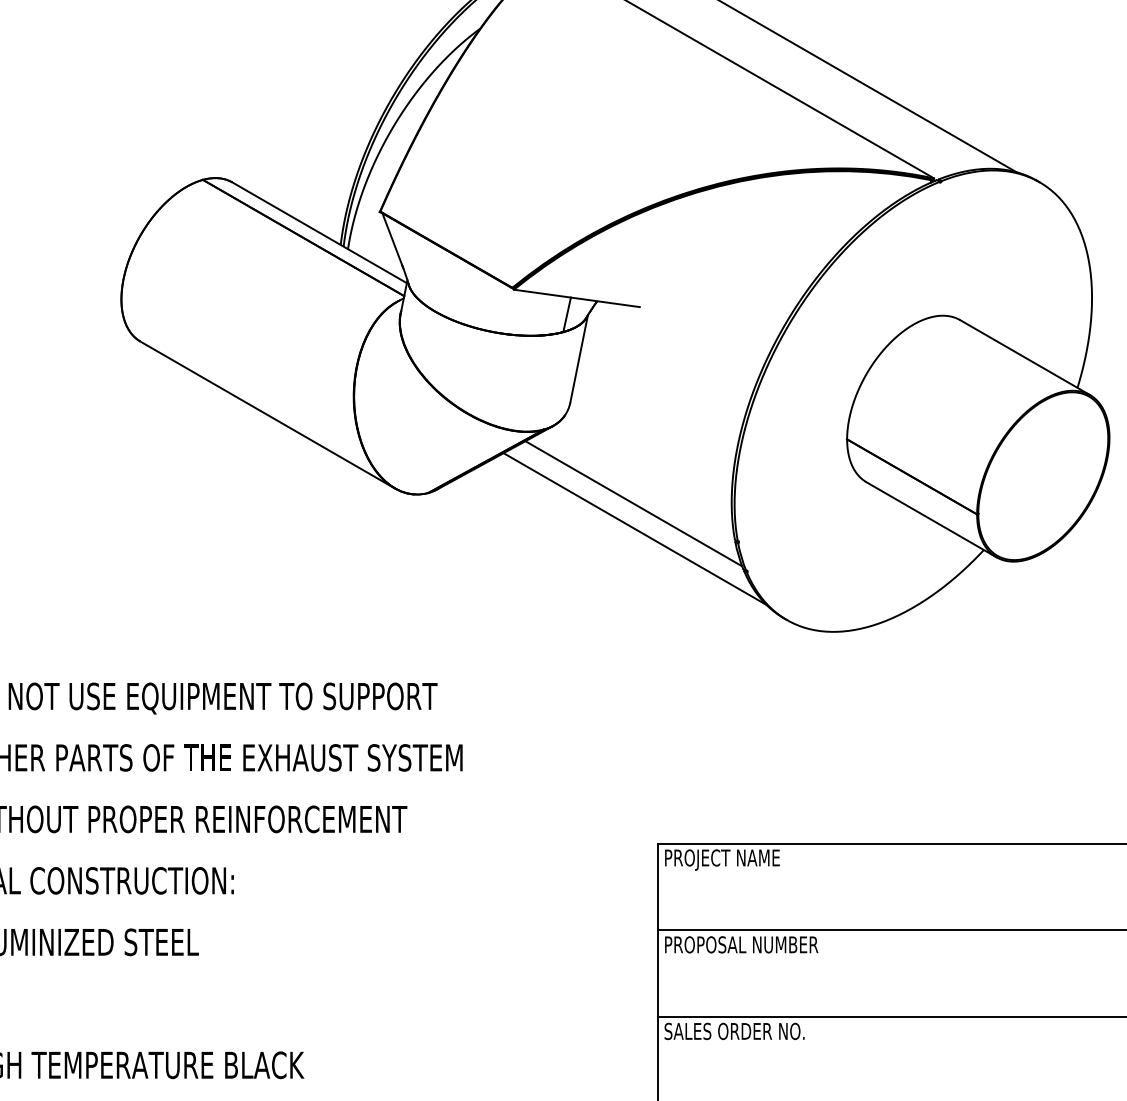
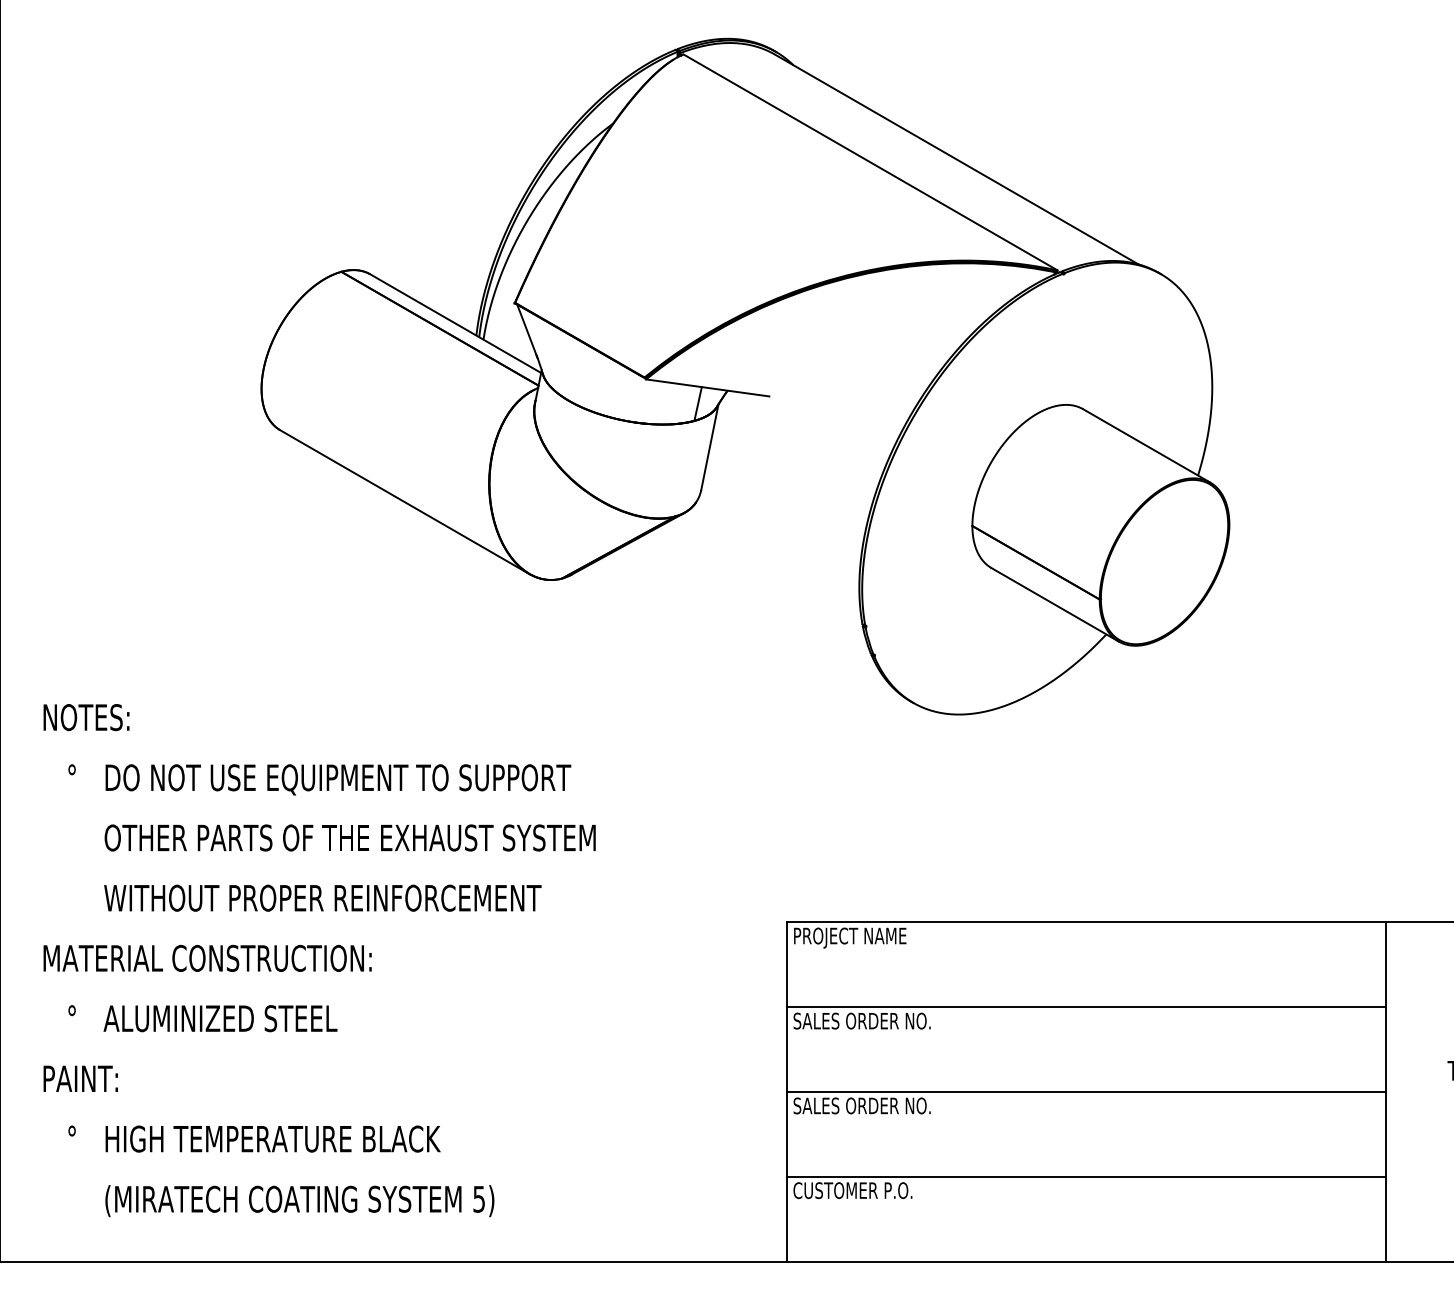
line: (633, 503) -> (763, 588), removed
line: (634, 528) -> (764, 613), removed
text: (741, 944) -> (868, 1020), PROPOSAL NUMBER -> SALES ORDER NO.

